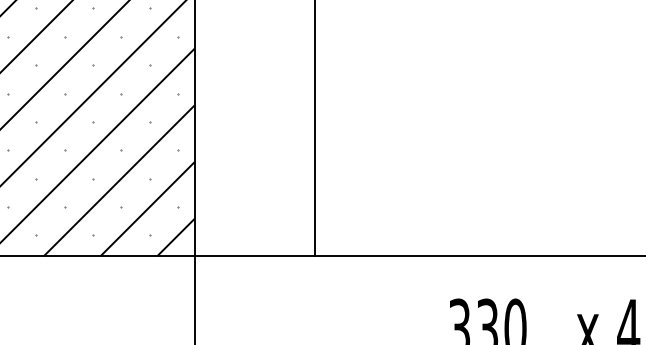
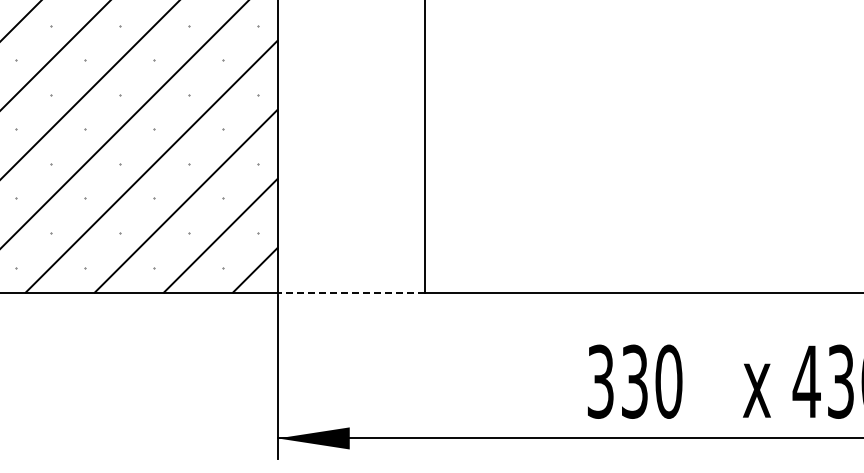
line: (254, 256) -> (350, 293), solid -> dashed

